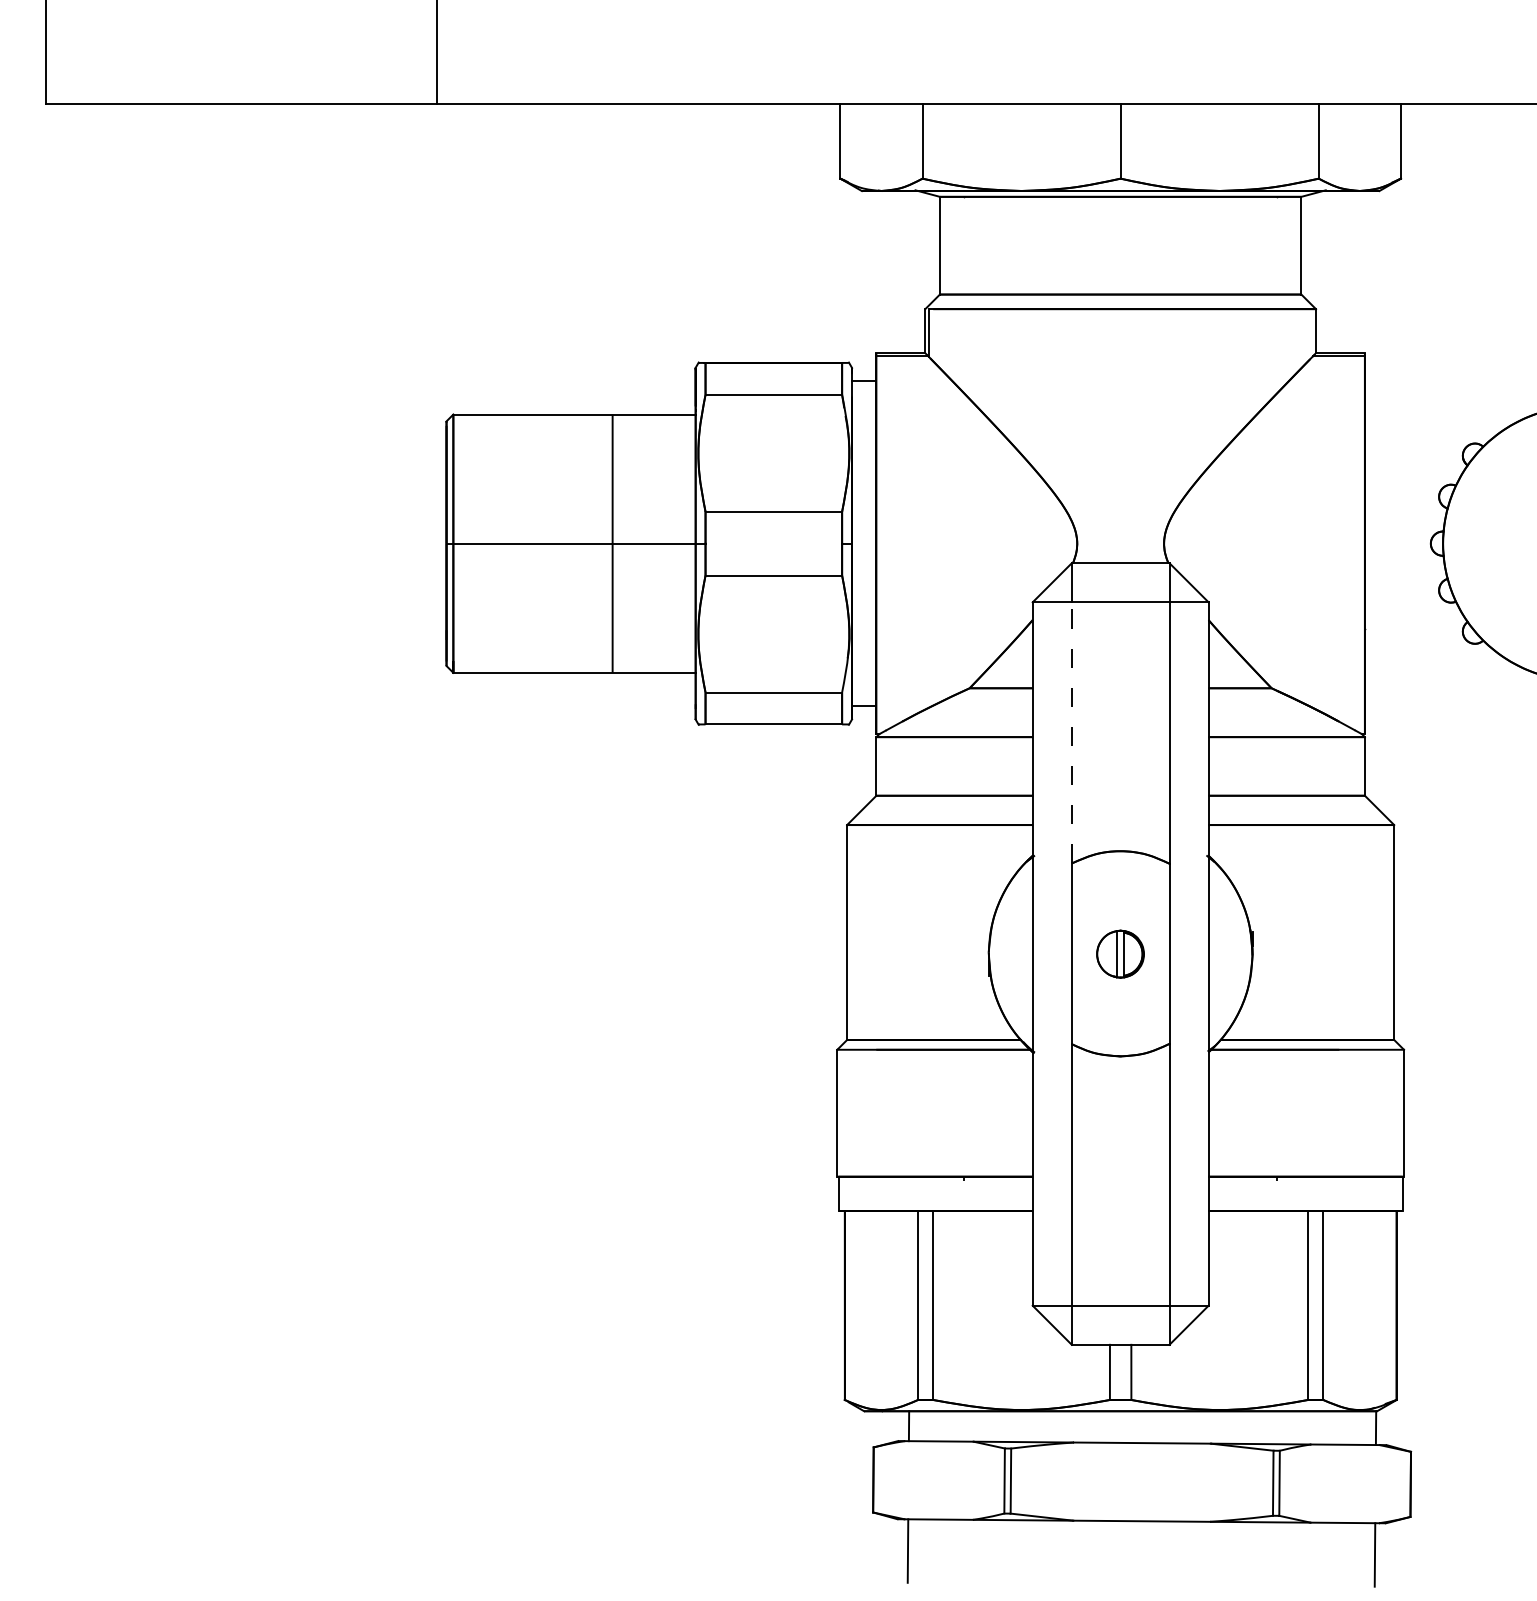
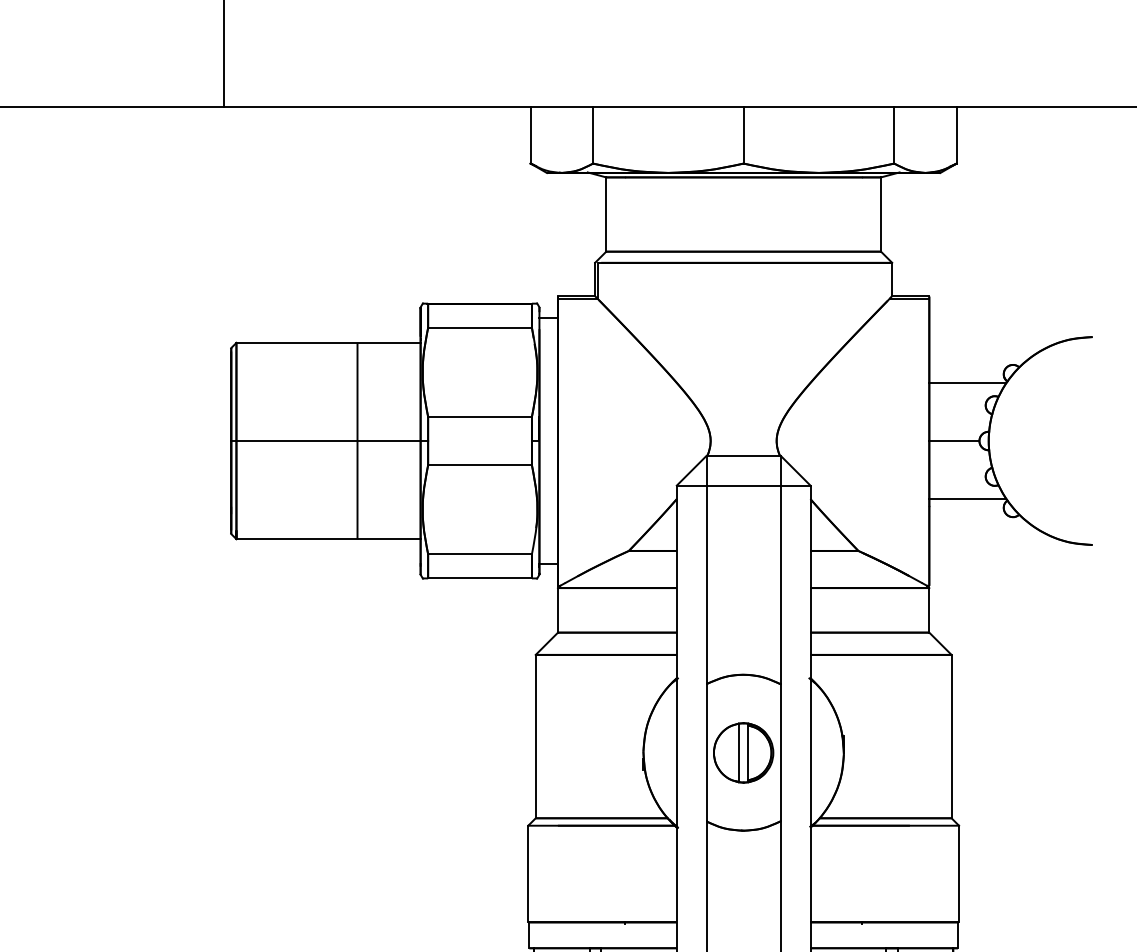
line: (1415, 467) -> (967, 383), added
line: (1397, 543) -> (954, 440), added
line: (1415, 619) -> (967, 498), added
line: (1071, 732) -> (706, 584), dashed -> solid
part: (1120, 954) -> (743, 753), size x1.67

